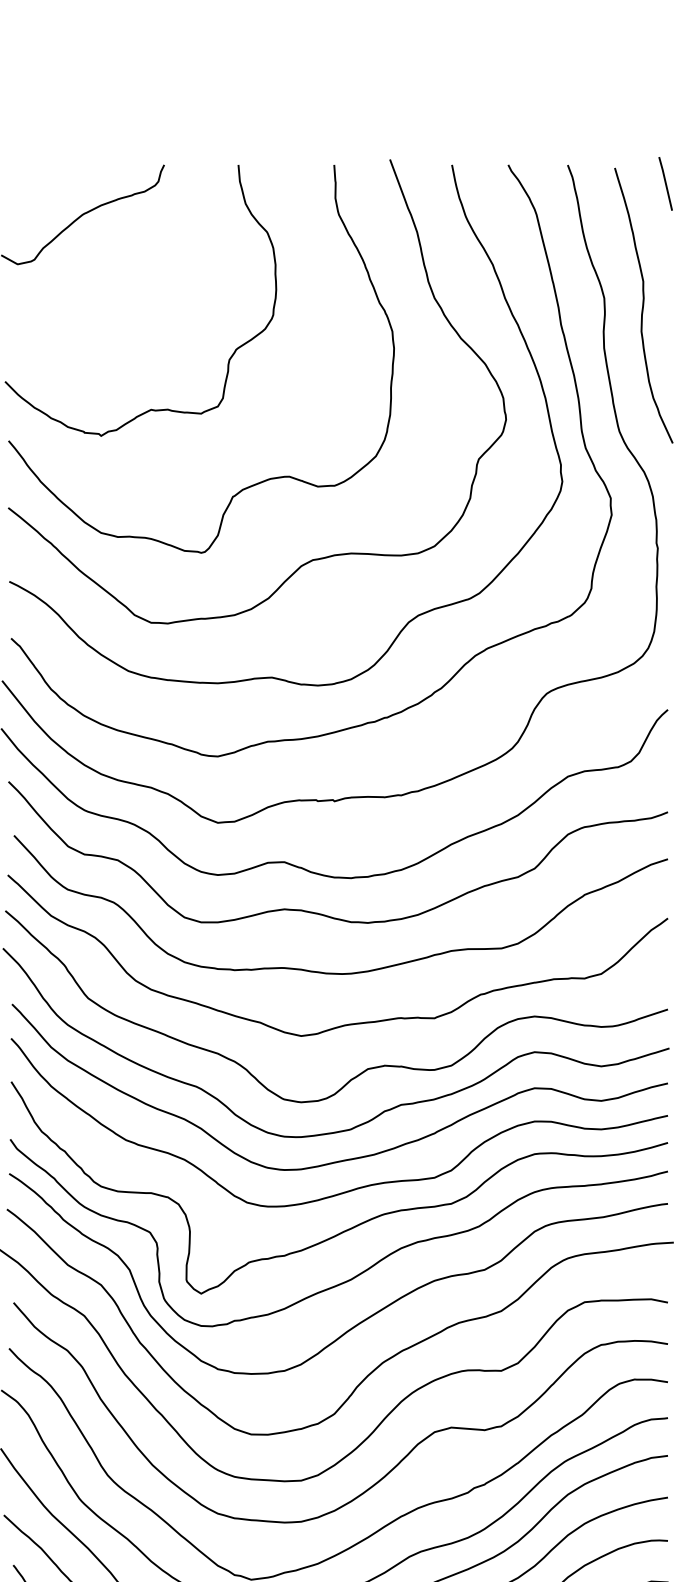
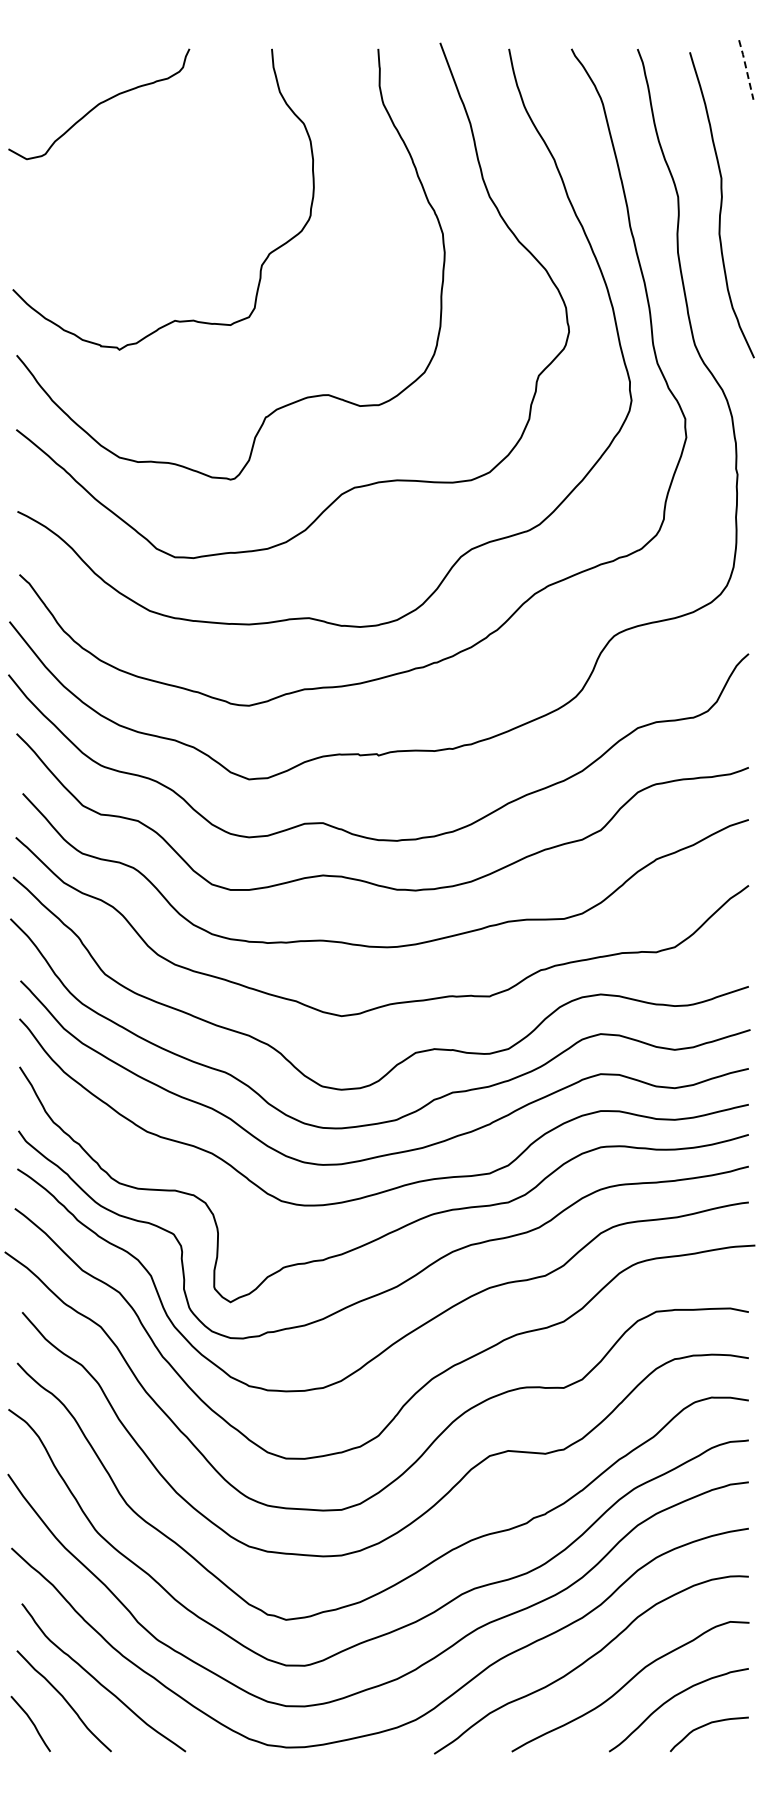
line: (665, 183) -> (746, 69), solid -> dashed

